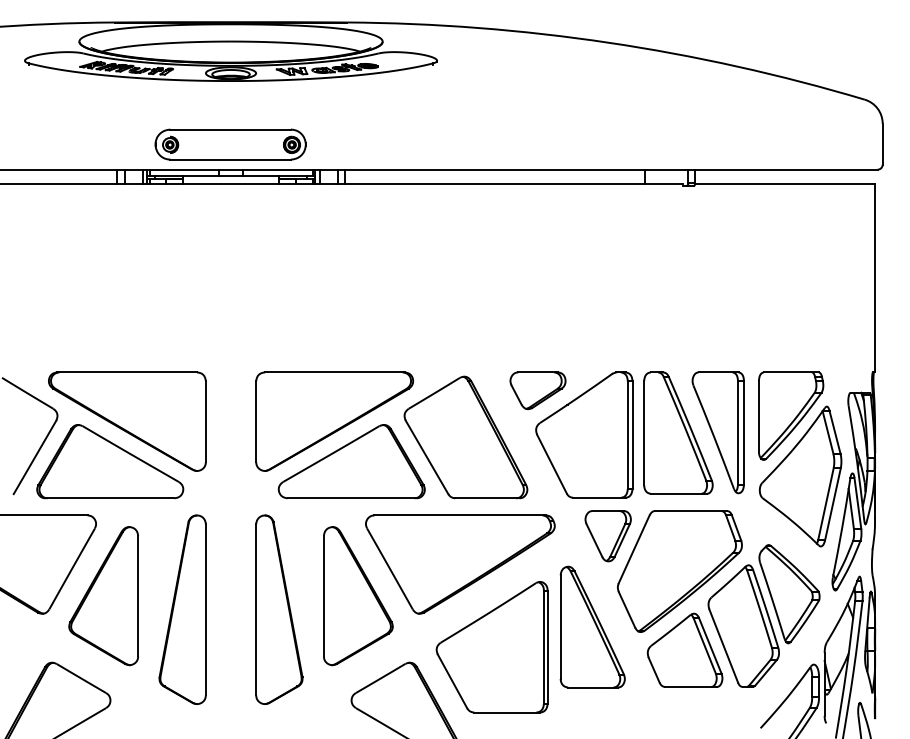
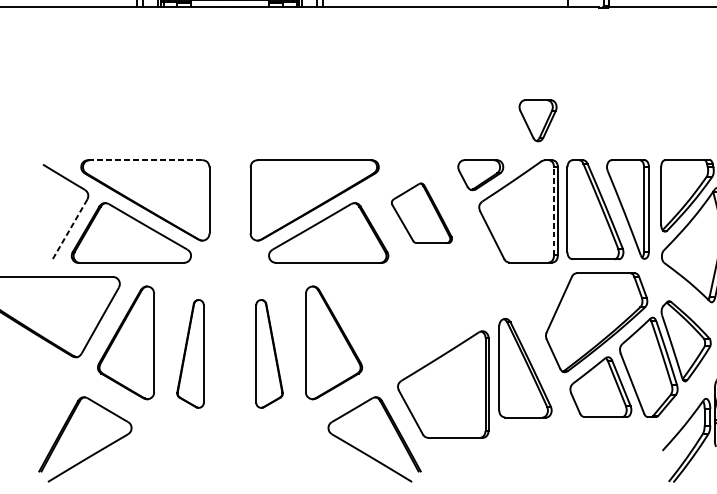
line: (127, 372) -> (145, 160), solid -> dashed
line: (627, 434) -> (553, 210), solid -> dashed
part: (465, 437) -> (421, 213), size x0.6
line: (34, 457) -> (69, 229), solid -> dashed
part: (607, 536) -> (537, 121), moved
part: (460, 564) -> (417, 317), removed
part: (182, 609) -> (190, 353), size x0.7
part: (279, 609) -> (269, 353), size x0.7

